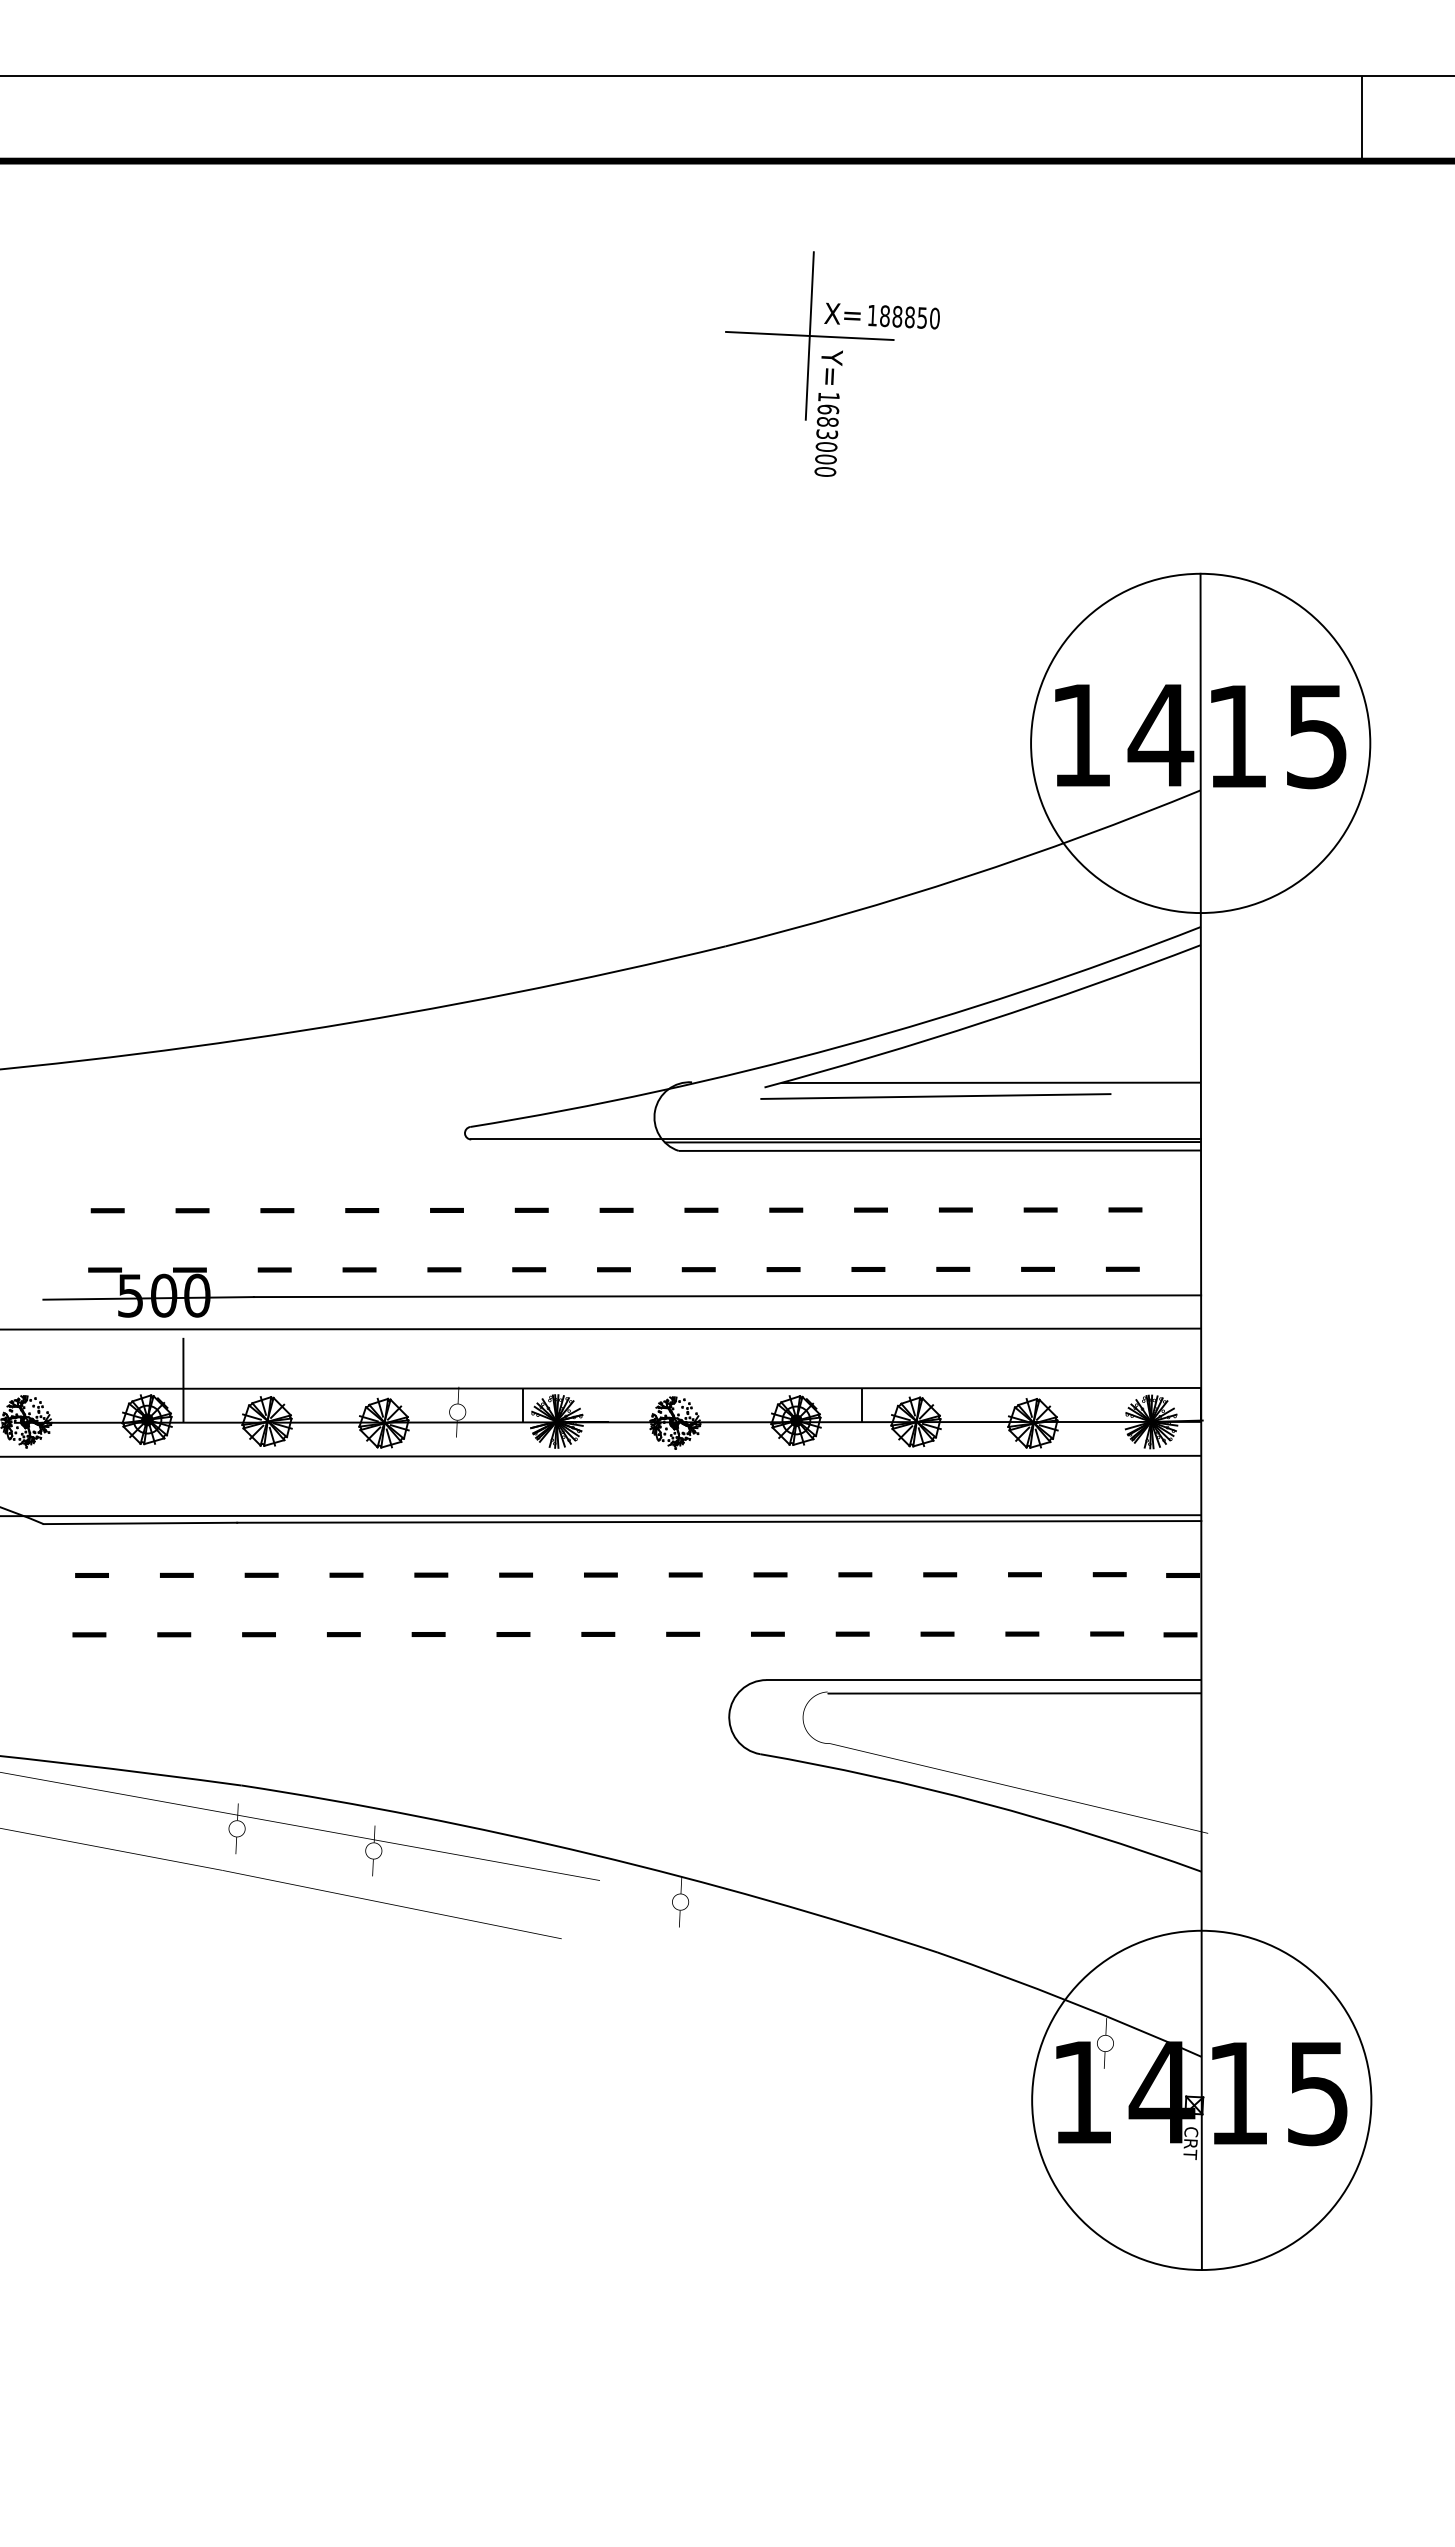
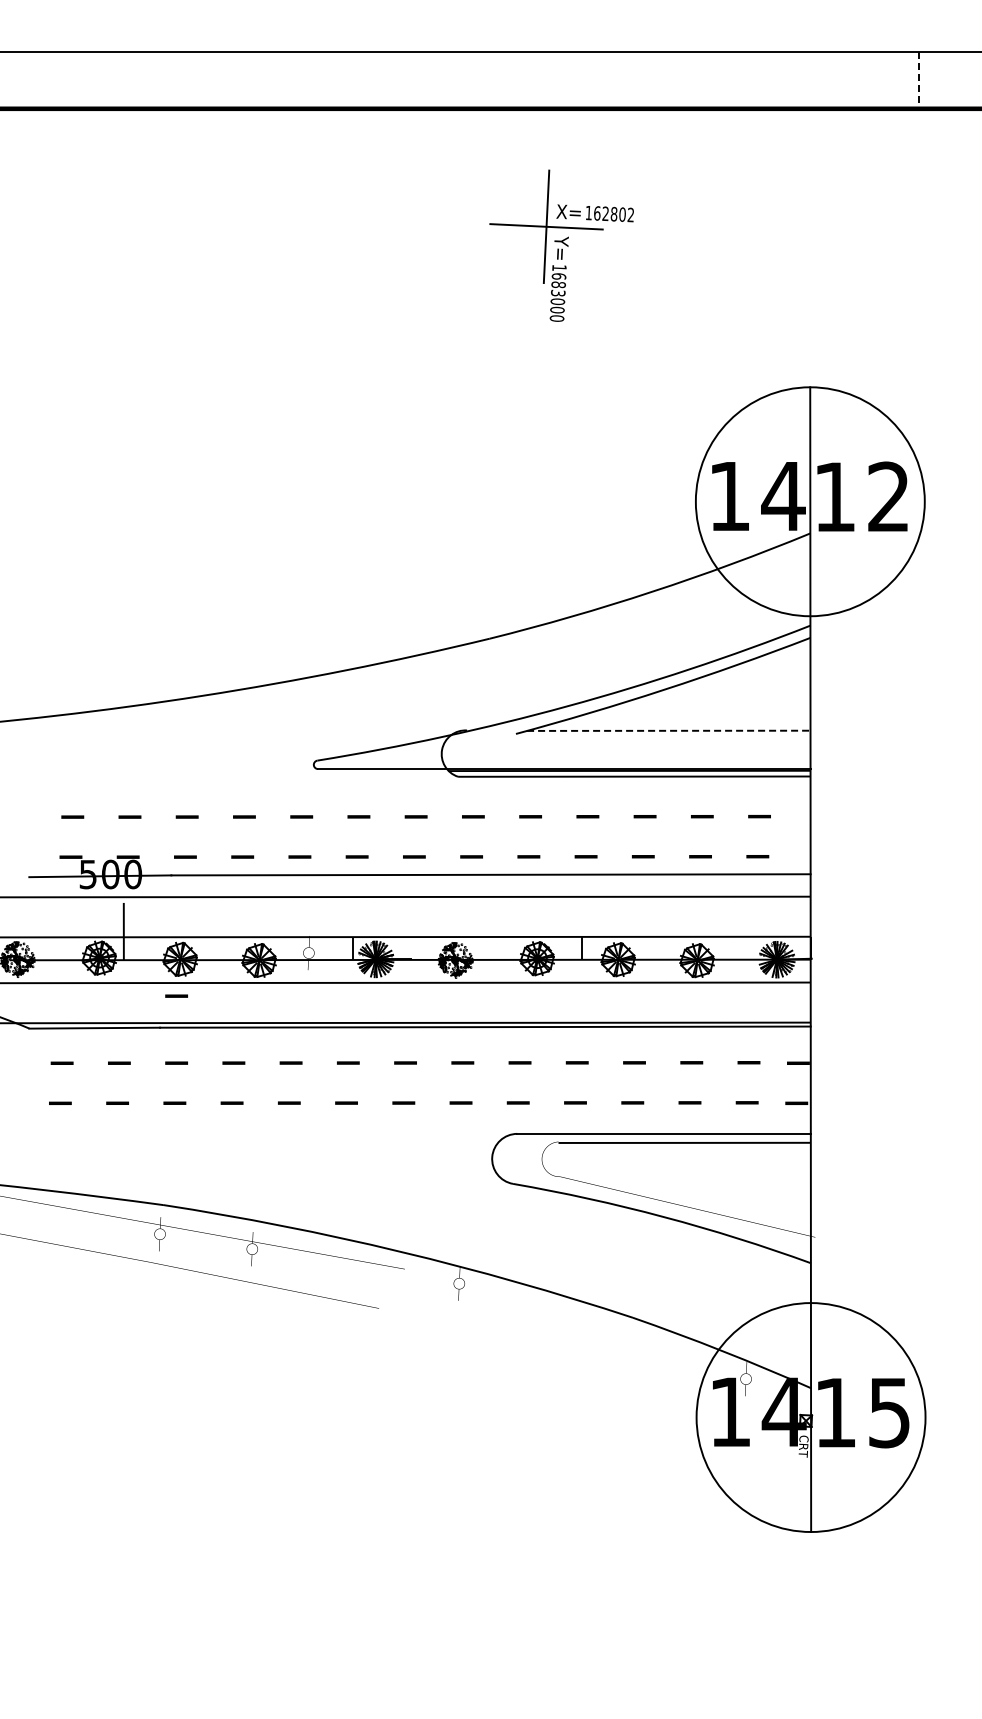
line: (1362, 119) -> (919, 80), solid -> dashed
text: (910, 317) -> (614, 214), 188850 -> 162802
text: (1316, 735) -> (888, 496), 15 -> 12
line: (990, 1082) -> (668, 730), solid -> dashed
line: (935, 1095) -> (631, 739), removed
line: (261, 1475) -> (176, 995), added

